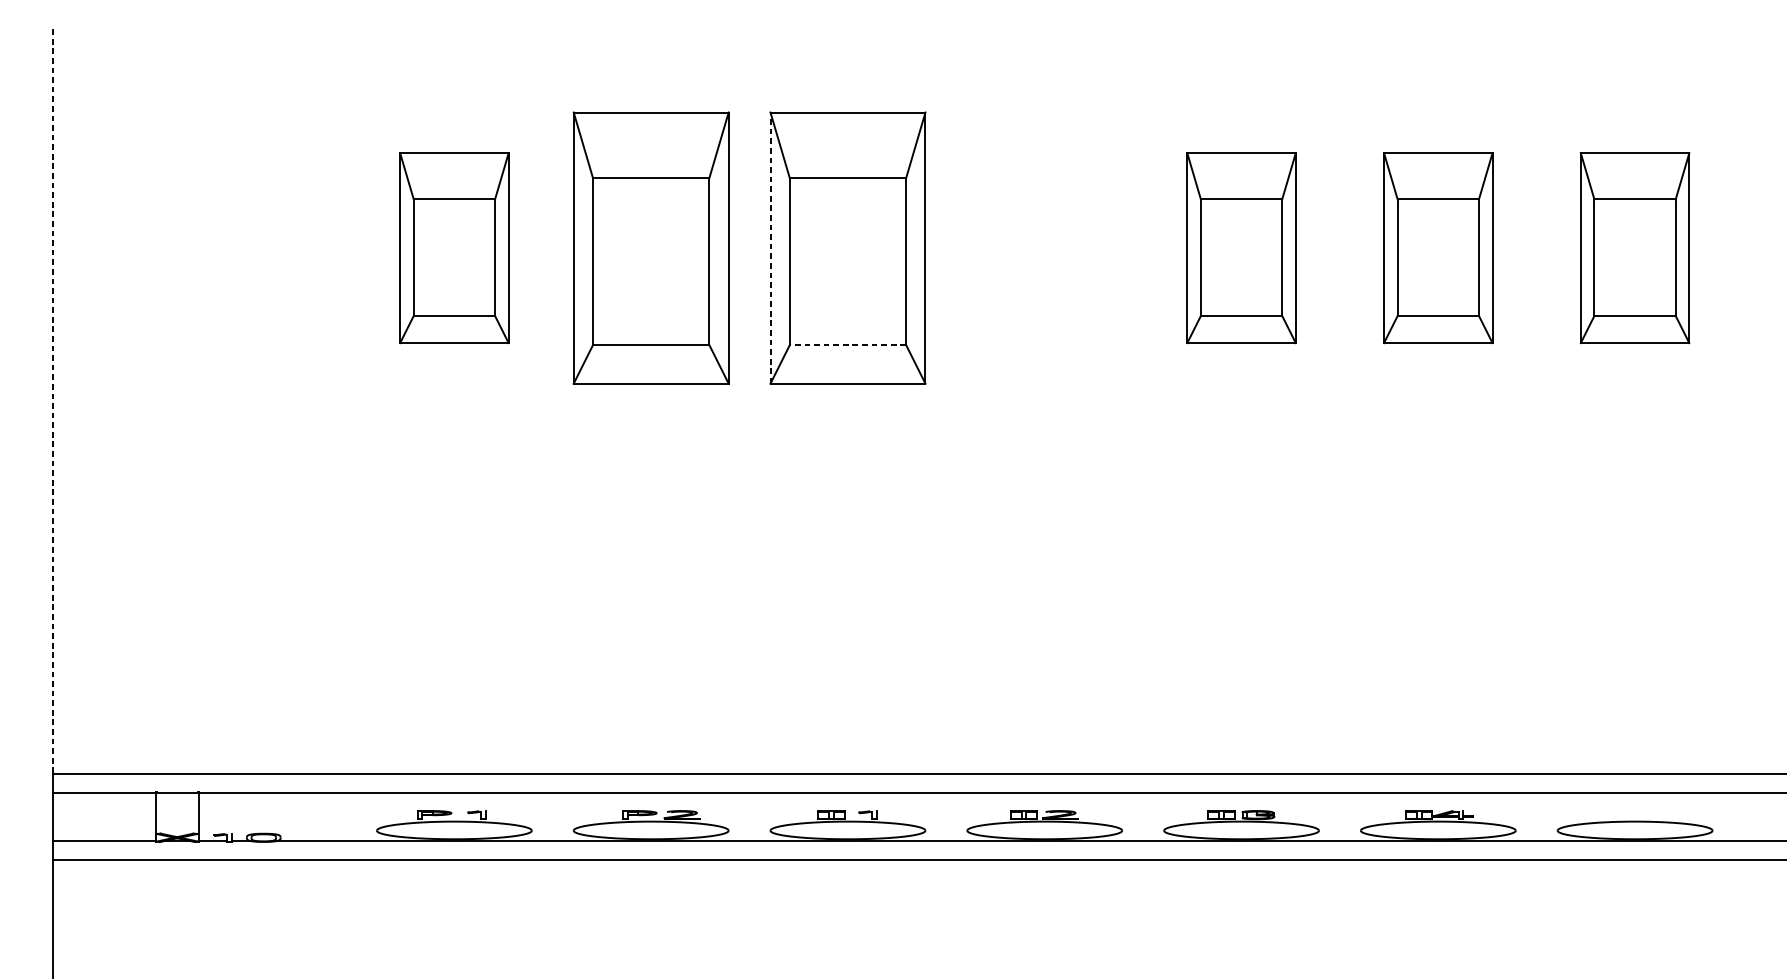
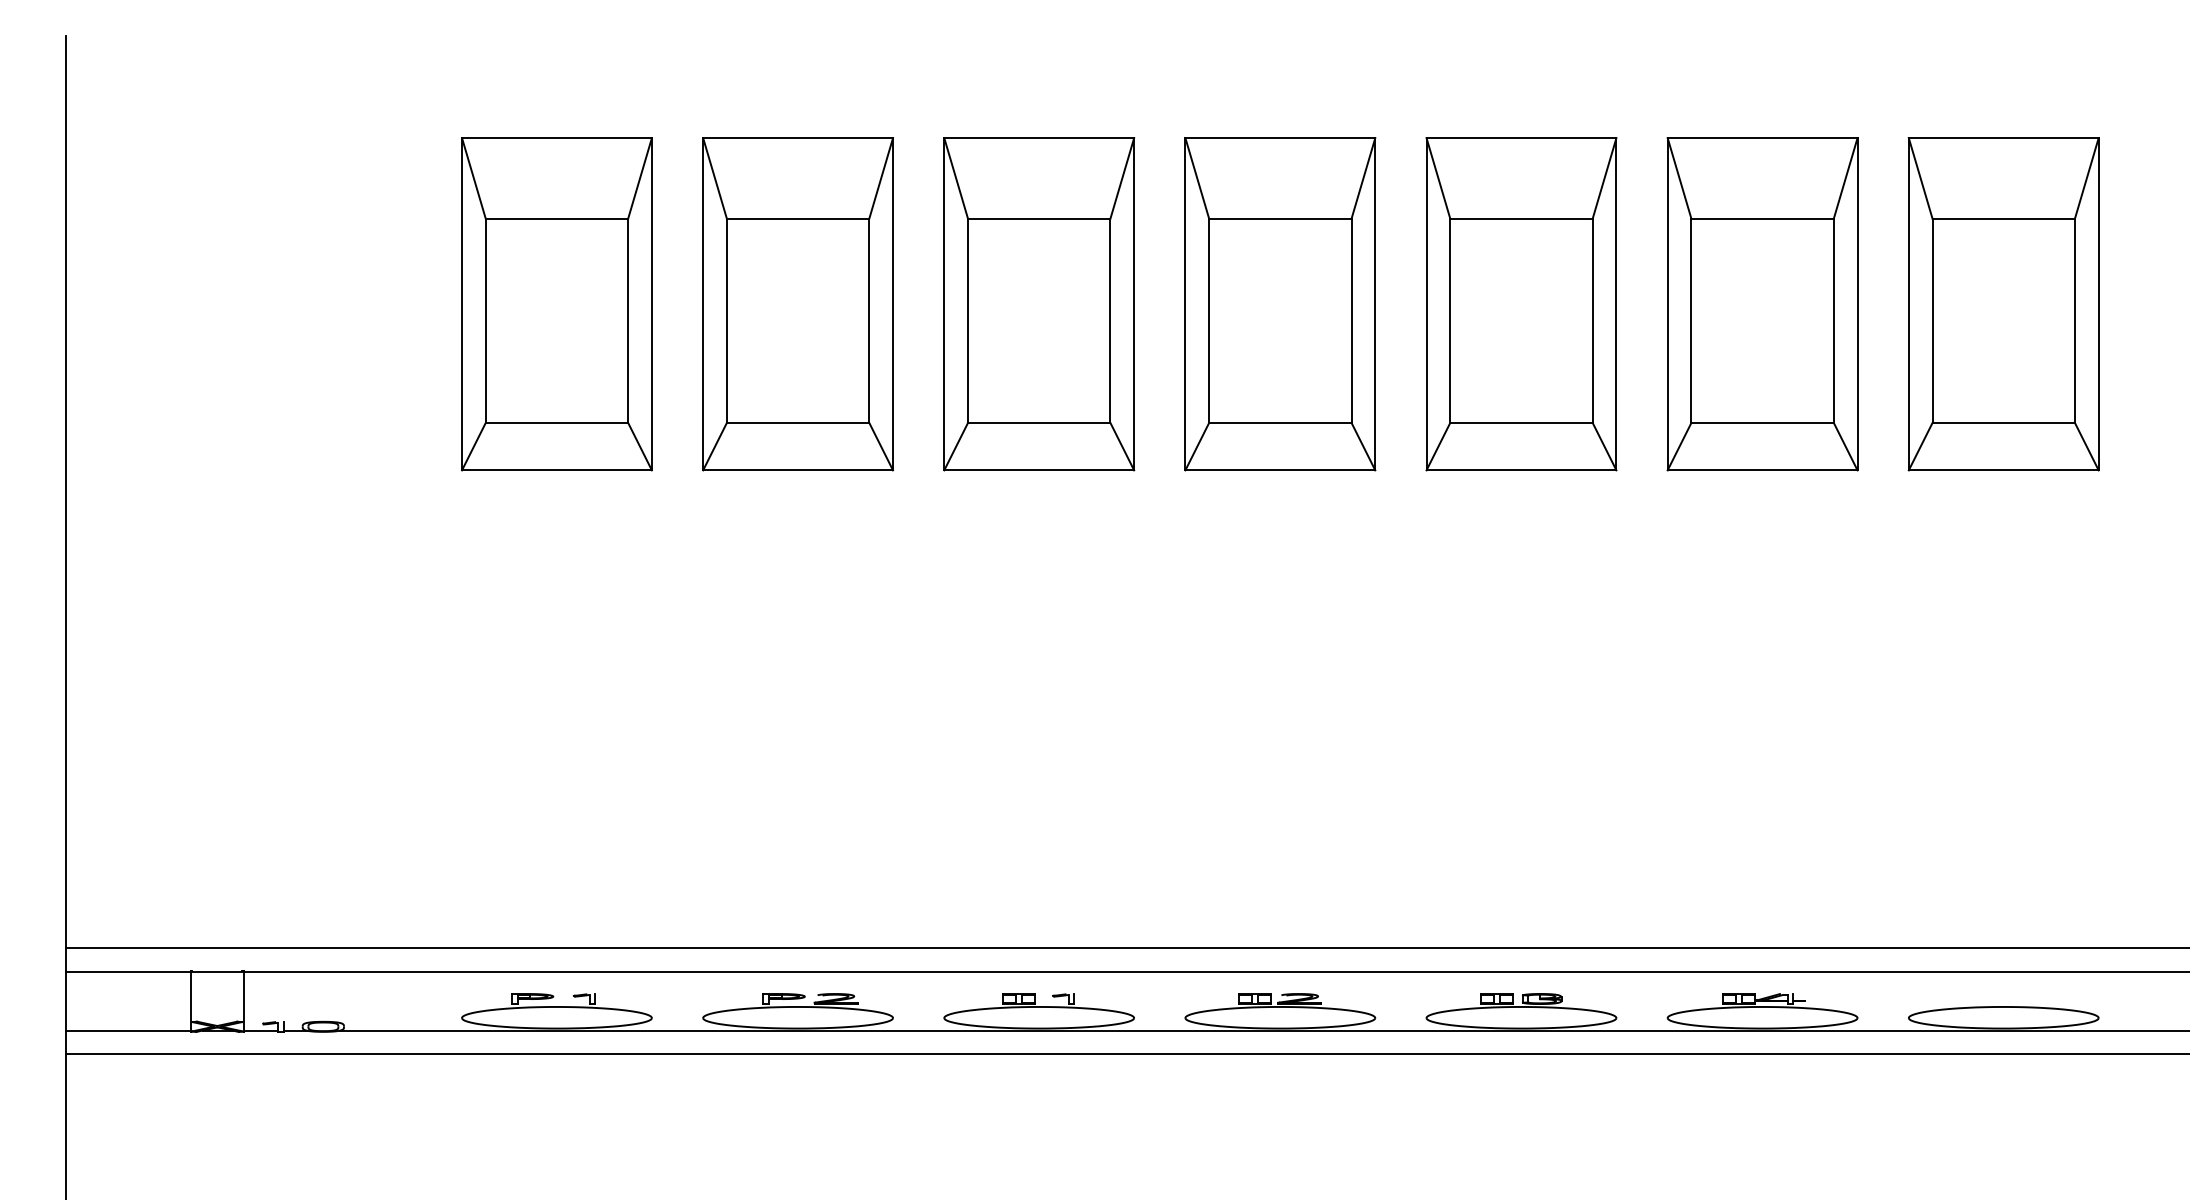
line: (770, 247) -> (944, 303), dashed -> solid
part: (454, 248) -> (556, 304), size x1.43
part: (1044, 248) -> (1280, 304), added
part: (1241, 248) -> (1521, 304), size x1.43
part: (1438, 248) -> (1762, 304), size x1.43
part: (1634, 248) -> (2003, 304), size x1.43
line: (847, 344) -> (1038, 422), dashed -> solid
line: (53, 401) -> (65, 492), dashed -> solid

